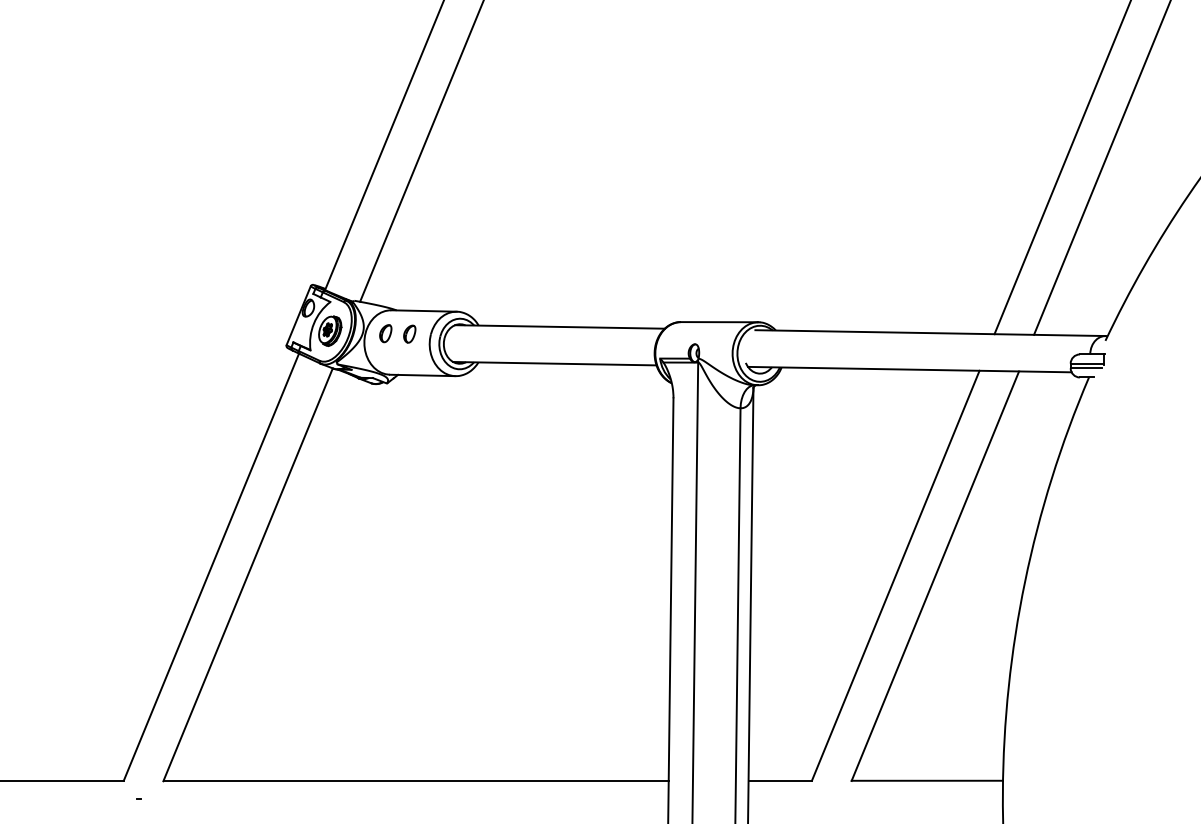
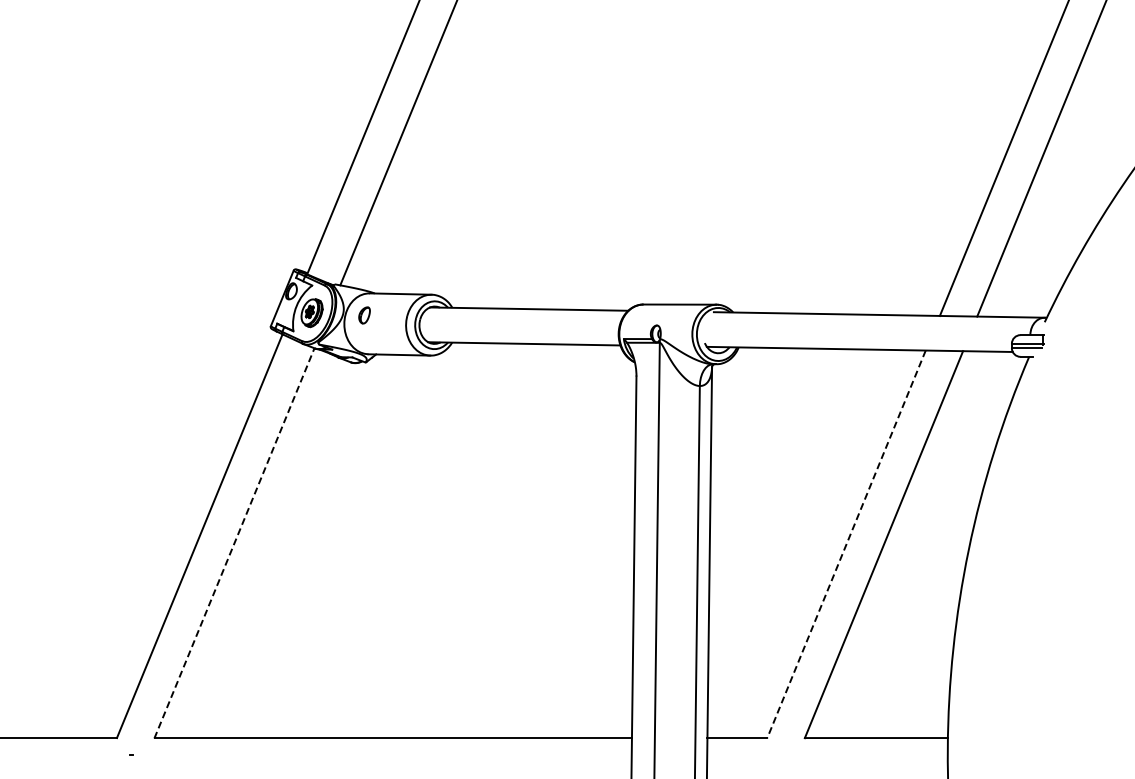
part: (410, 333) -> (387, 315), removed
line: (248, 574) -> (234, 543), solid -> dashed
line: (895, 576) -> (846, 544), solid -> dashed

